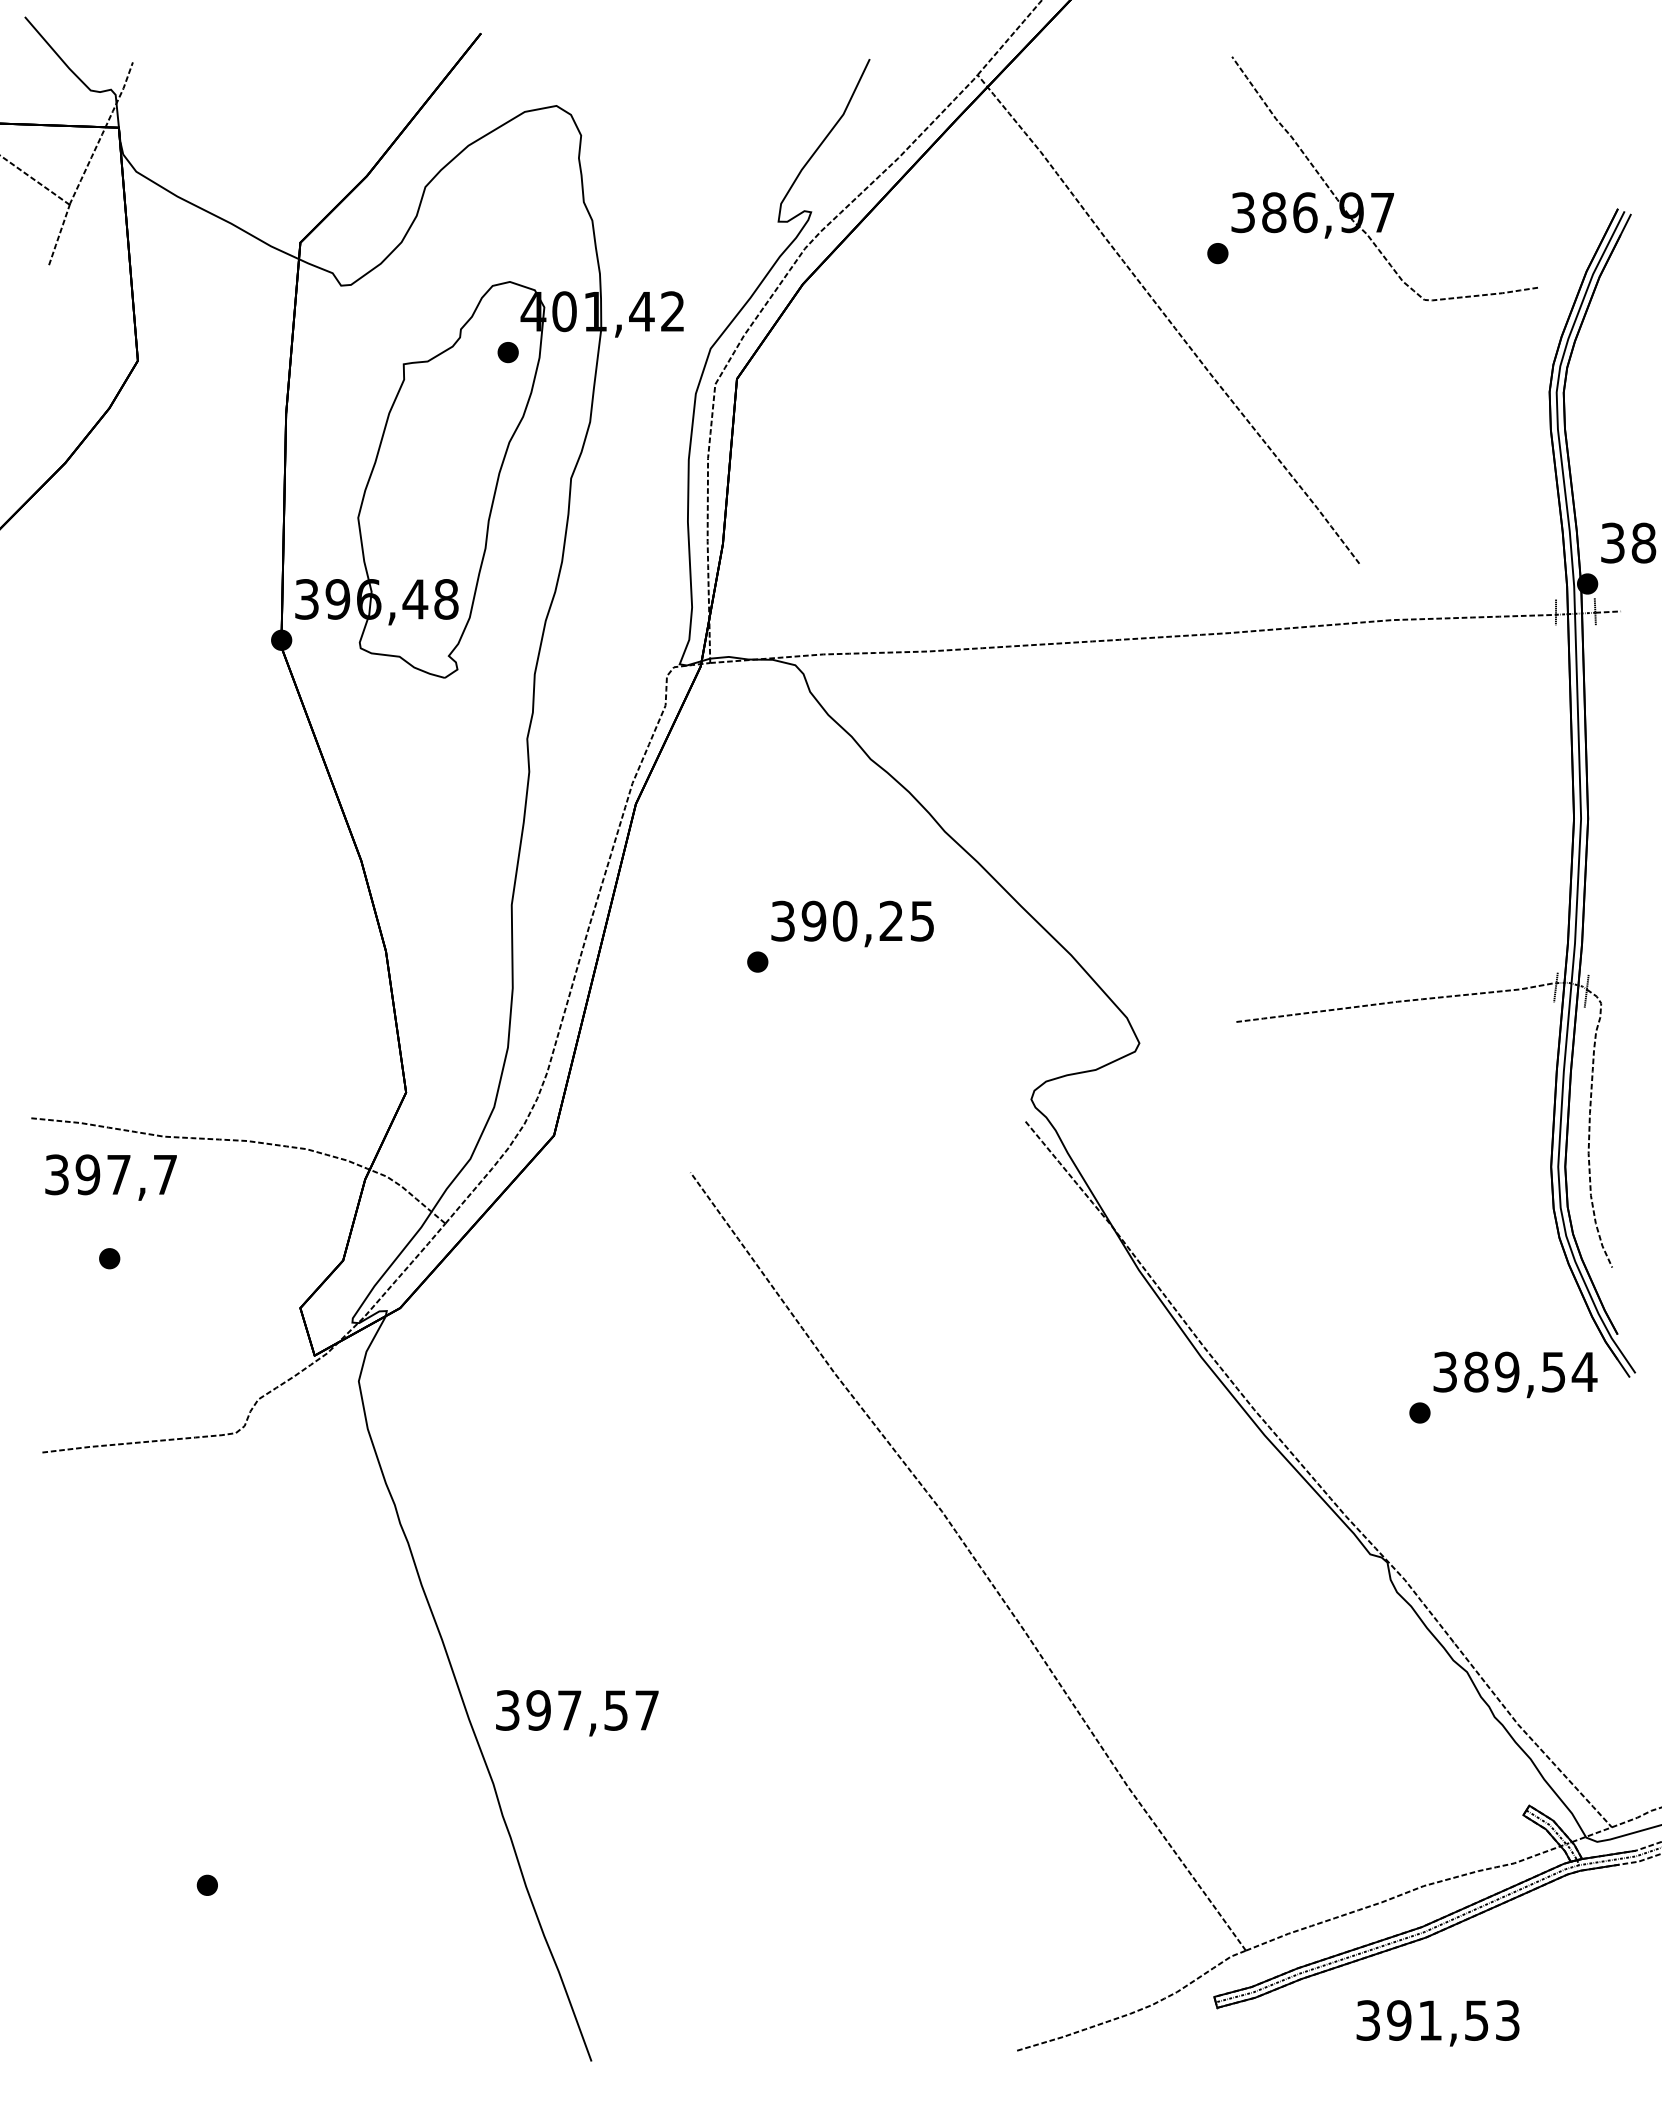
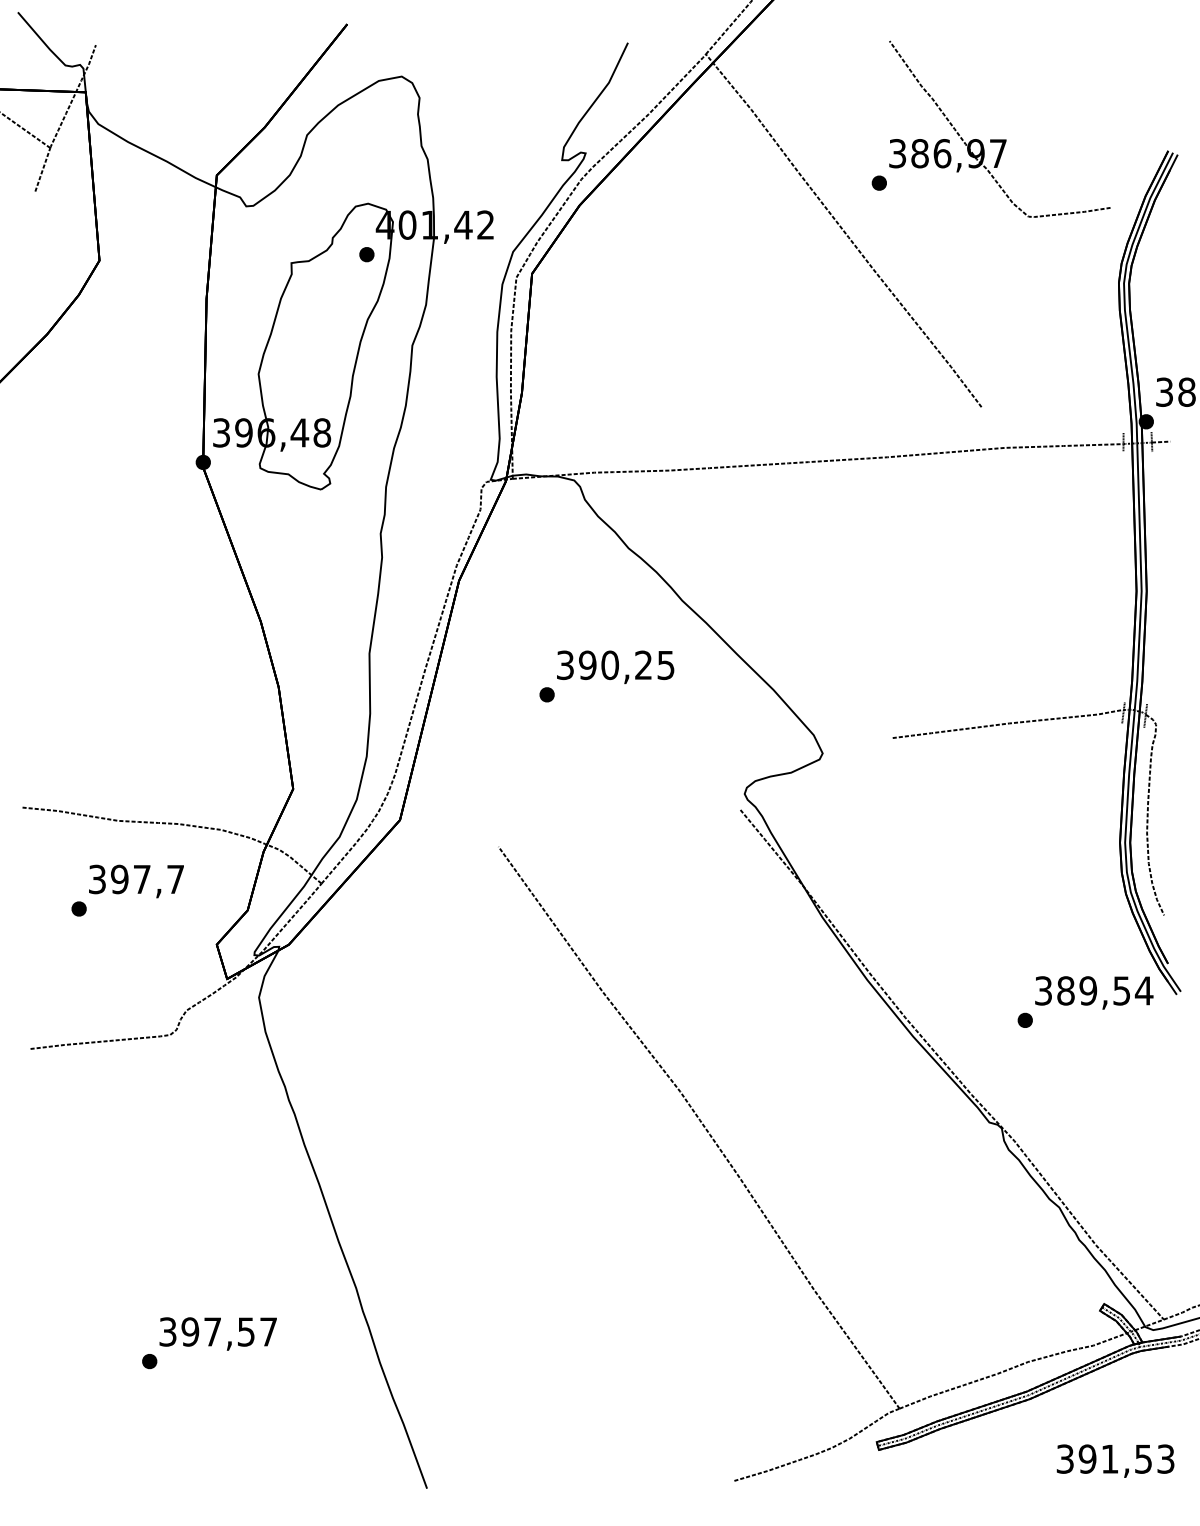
text: (110, 1177) -> (136, 881), moved
text: (577, 1713) -> (218, 1334), moved
text: (1437, 2023) -> (1115, 1461), moved

